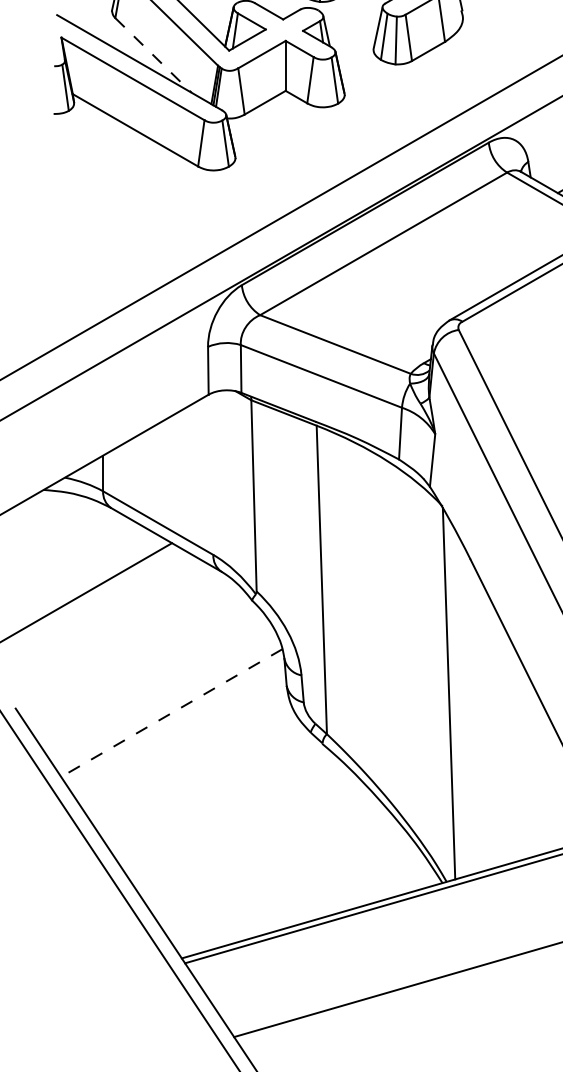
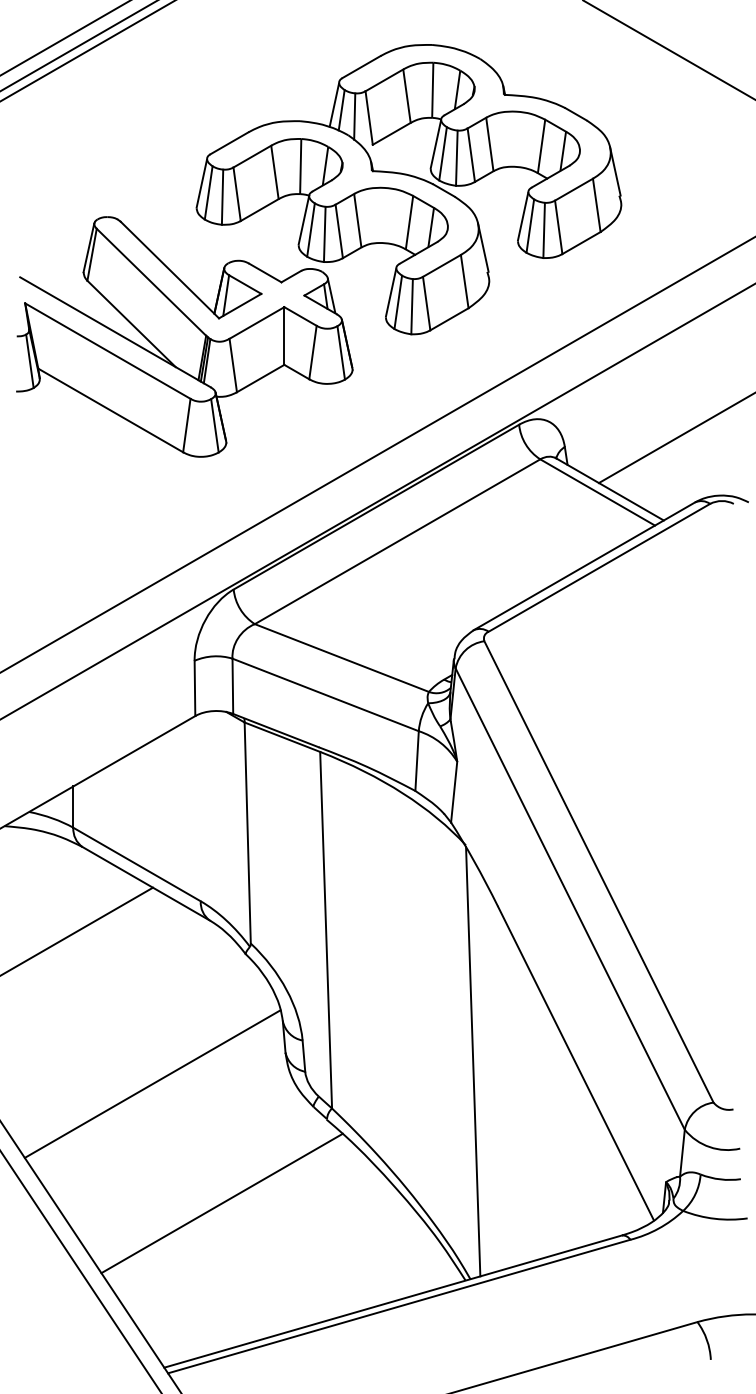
line: (153, 55) -> (131, 323), dashed -> solid
line: (171, 713) -> (152, 1084), dashed -> solid
line: (231, 816) -> (221, 1203), added

